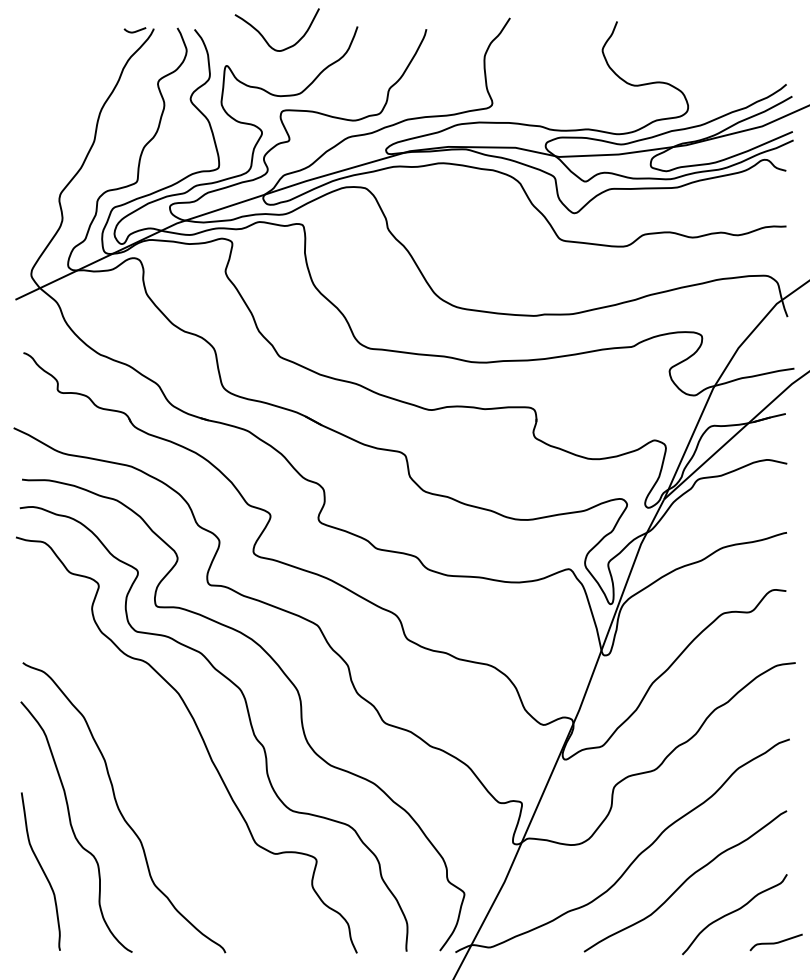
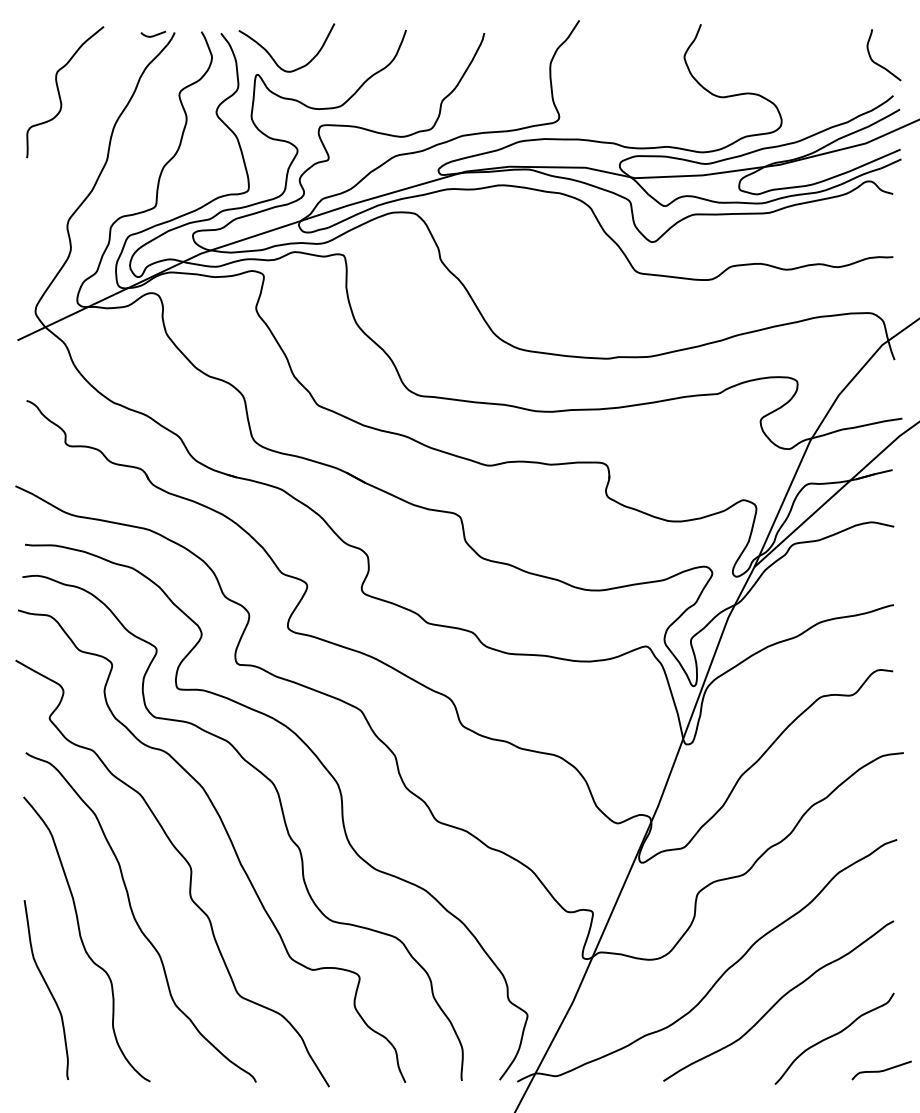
curve: (264, 37) -> (272, 56), moved
curve: (773, 56) -> (878, 63), added
curve: (53, 83) -> (60, 94), added
curve: (163, 758) -> (185, 861), added

